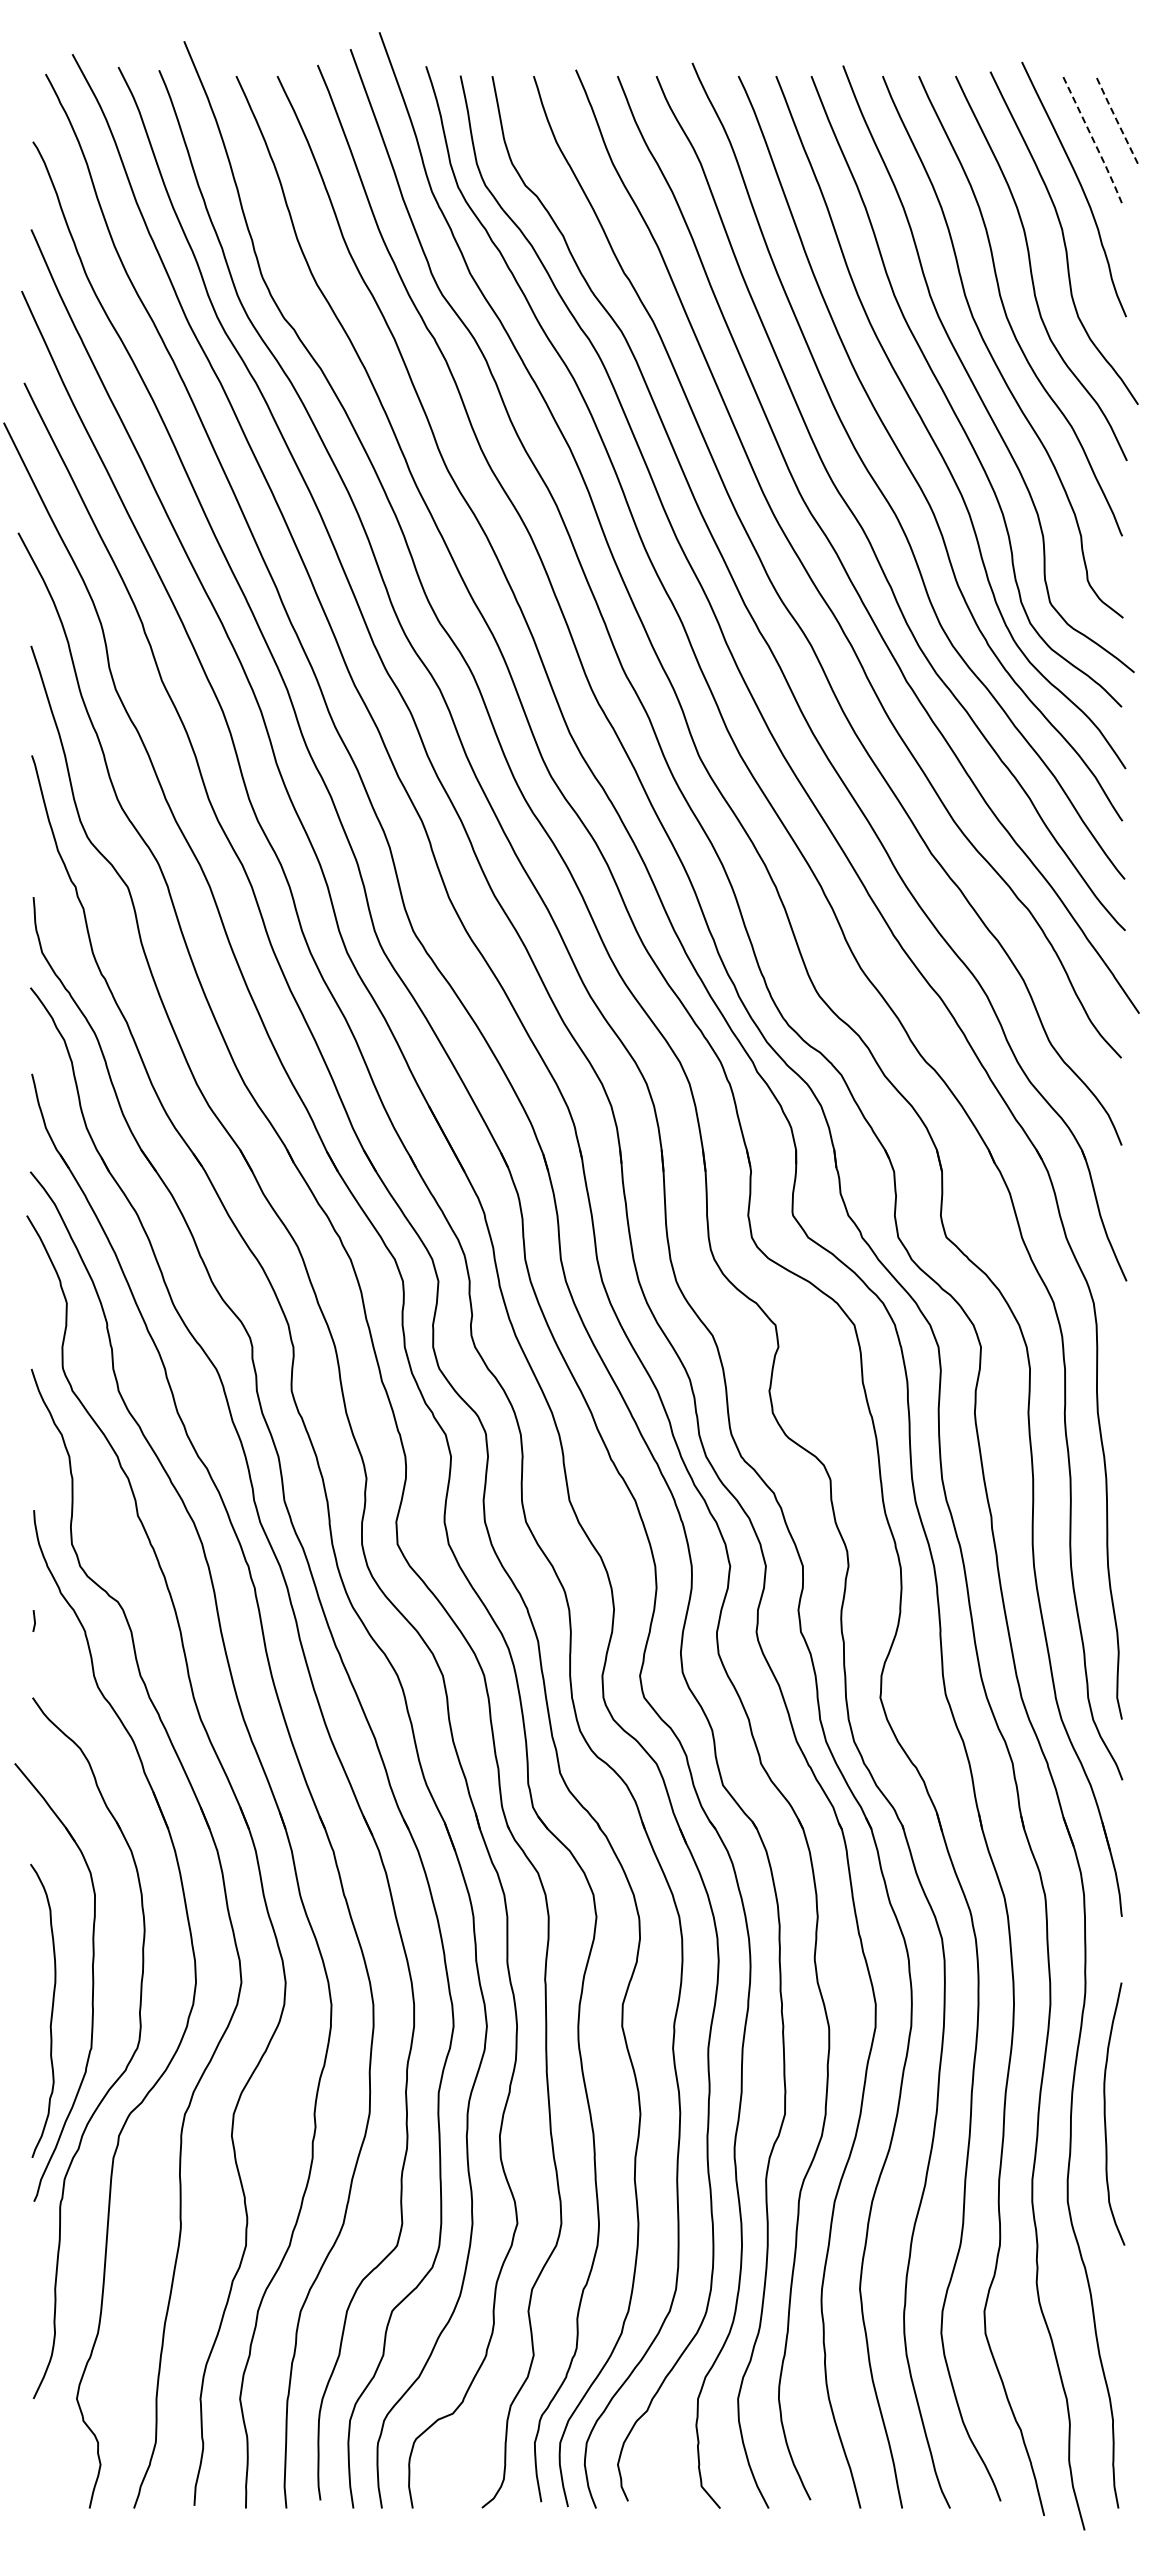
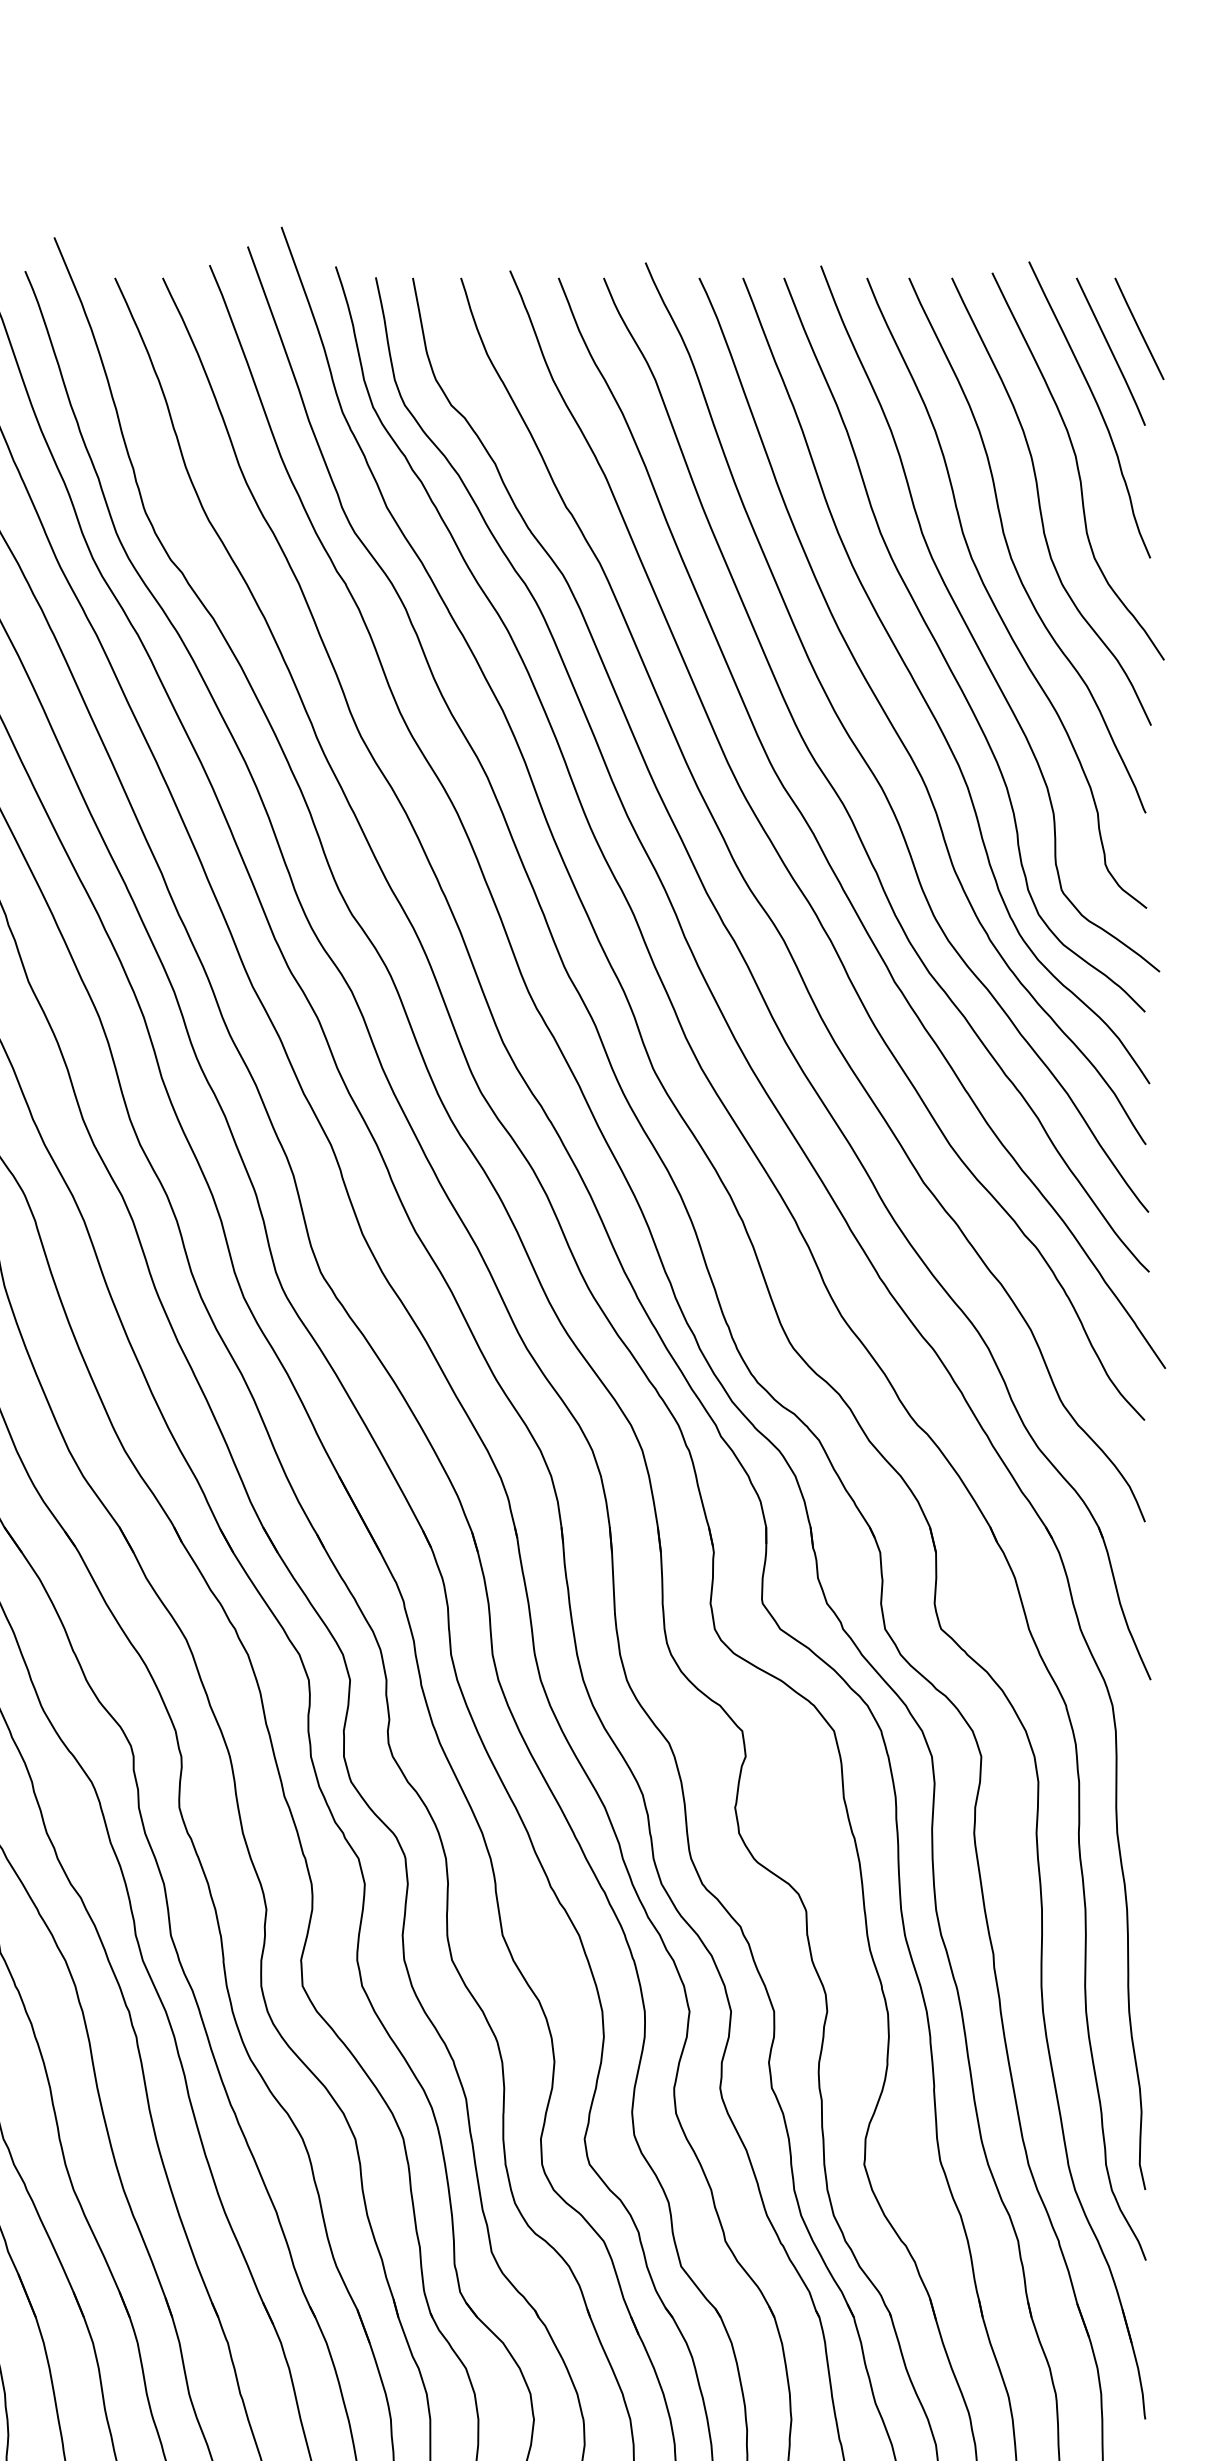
line: (1116, 119) -> (1138, 328), dashed -> solid
line: (1093, 140) -> (1112, 352), dashed -> solid

